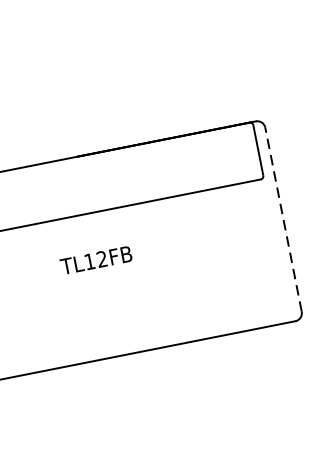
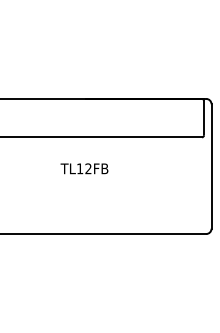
line: (283, 218) -> (211, 165), dashed -> solid

